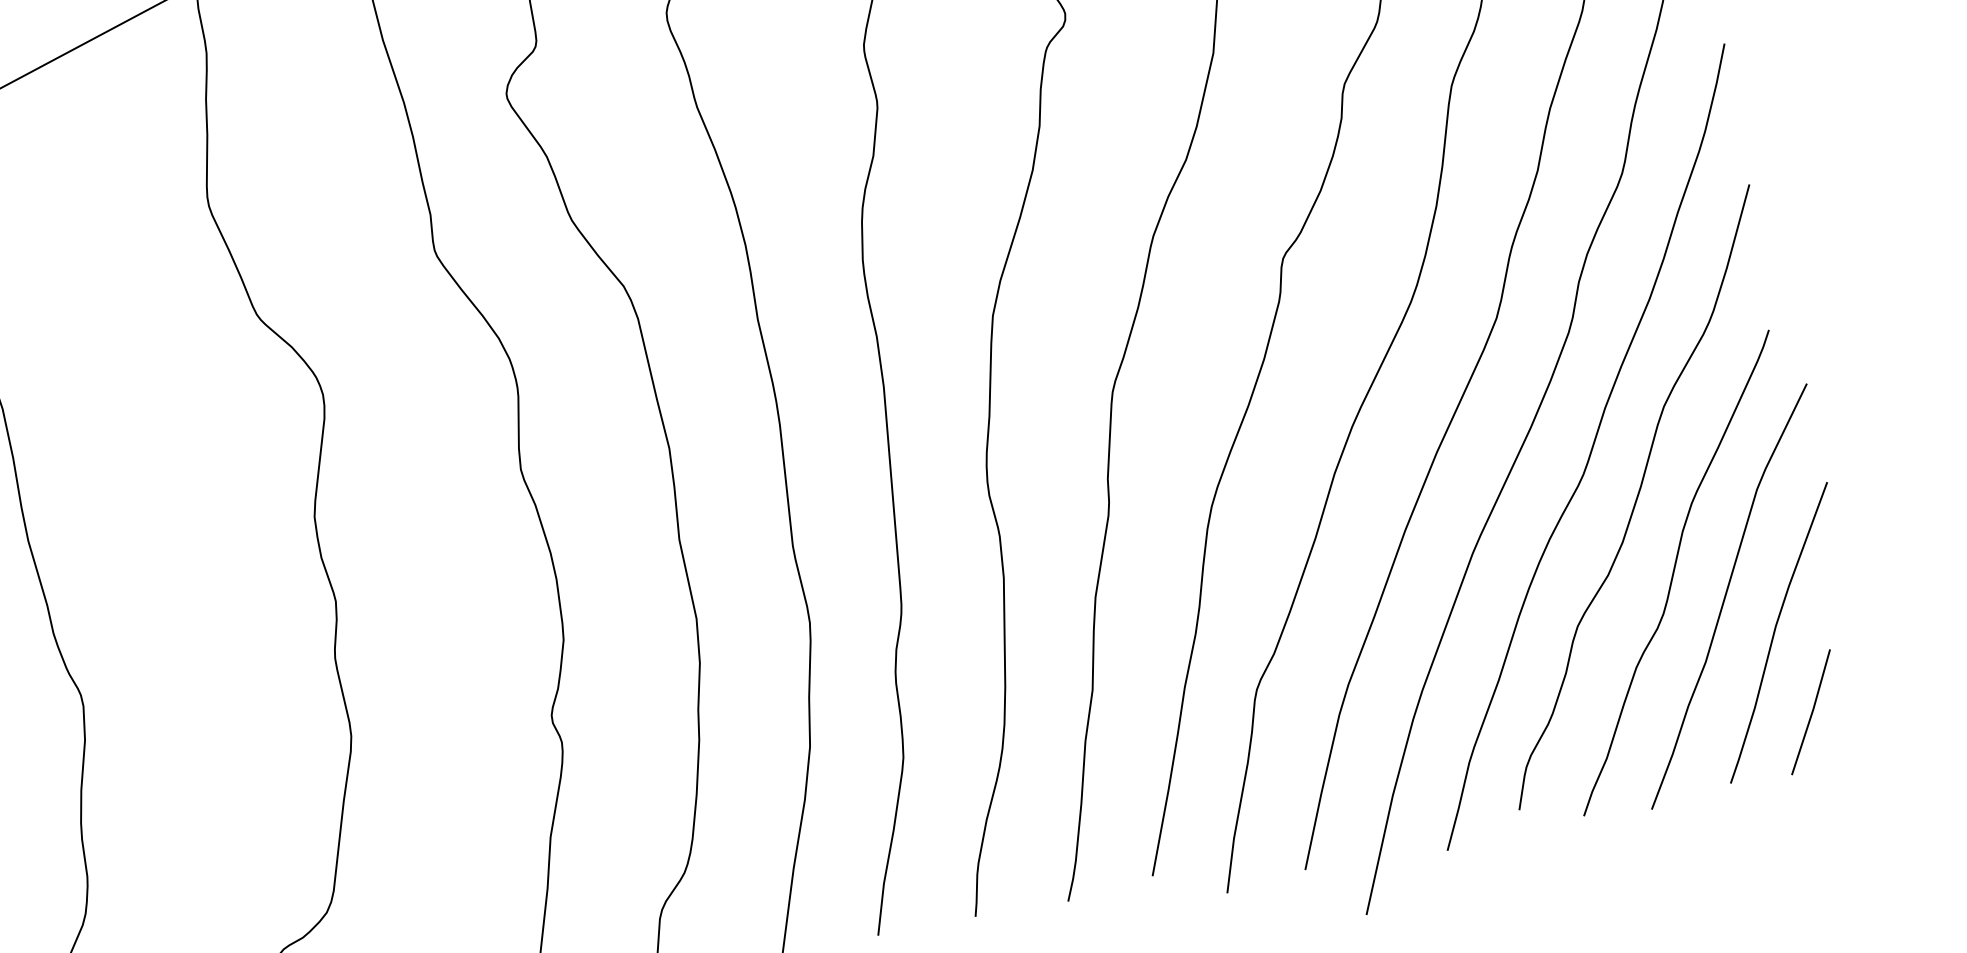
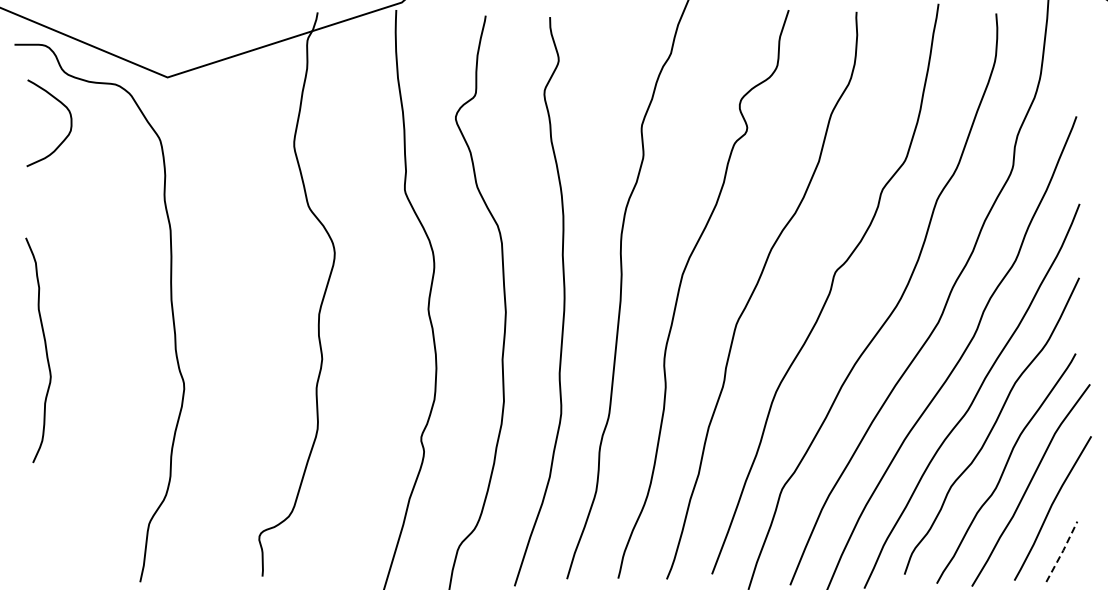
line: (1812, 711) -> (1062, 551), solid -> dashed

